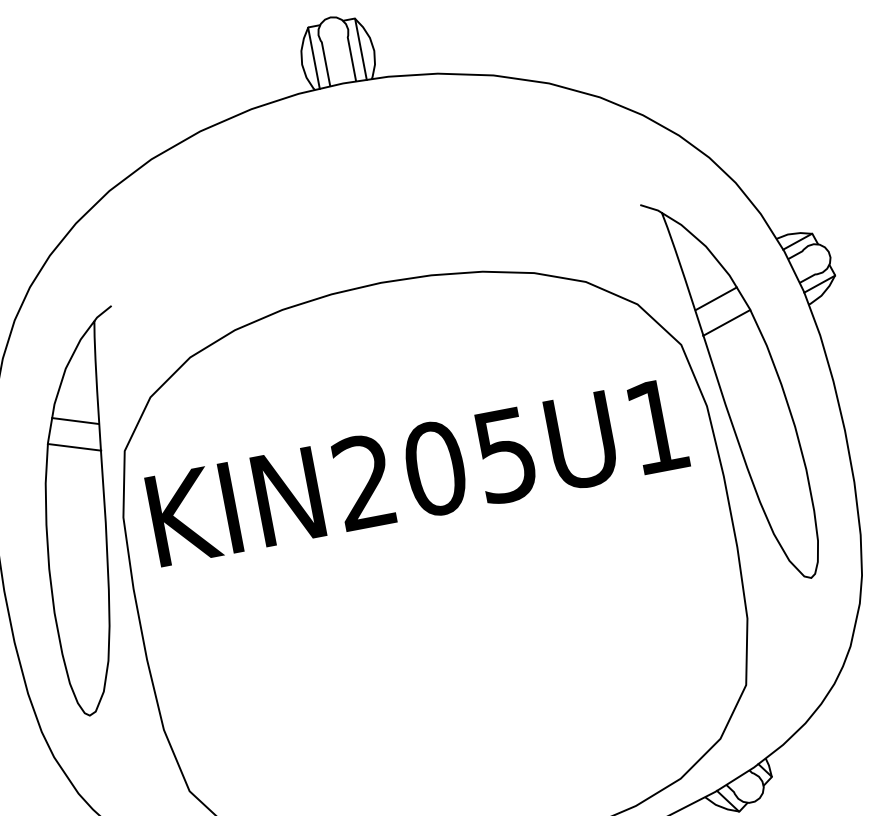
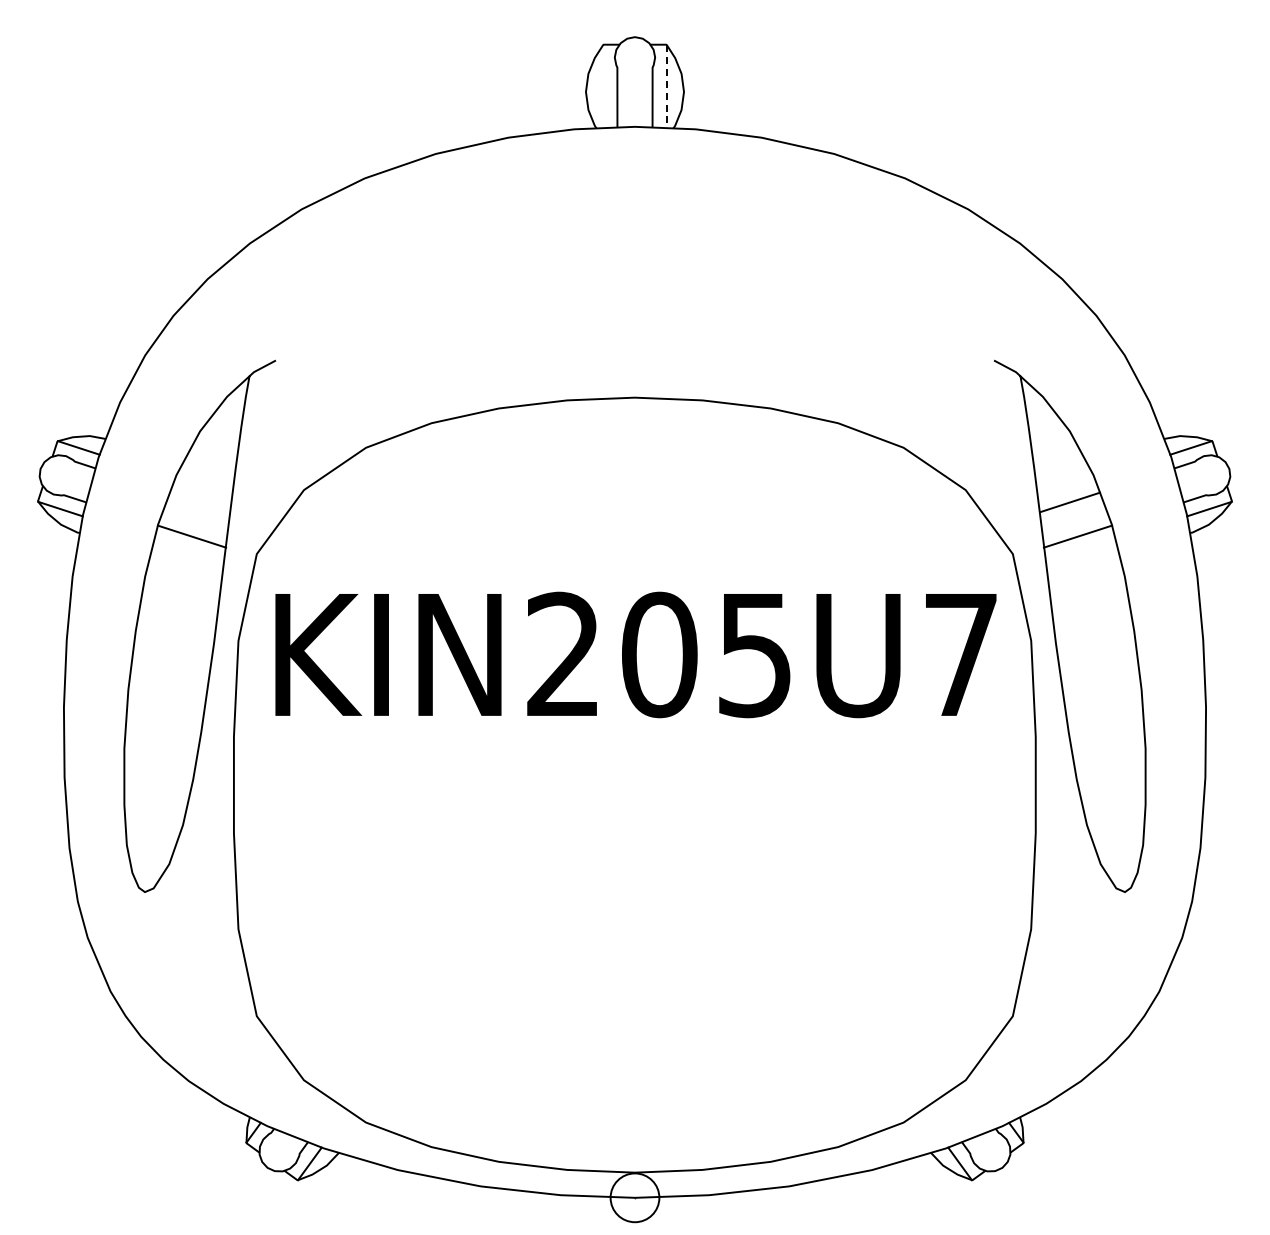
line: (360, 49) -> (666, 86), solid -> dashed
line: (314, 58) -> (603, 86), removed
line: (75, 421) -> (199, 502), removed
text: (657, 426) -> (961, 654), KIN205U1 -> KIN205U7

